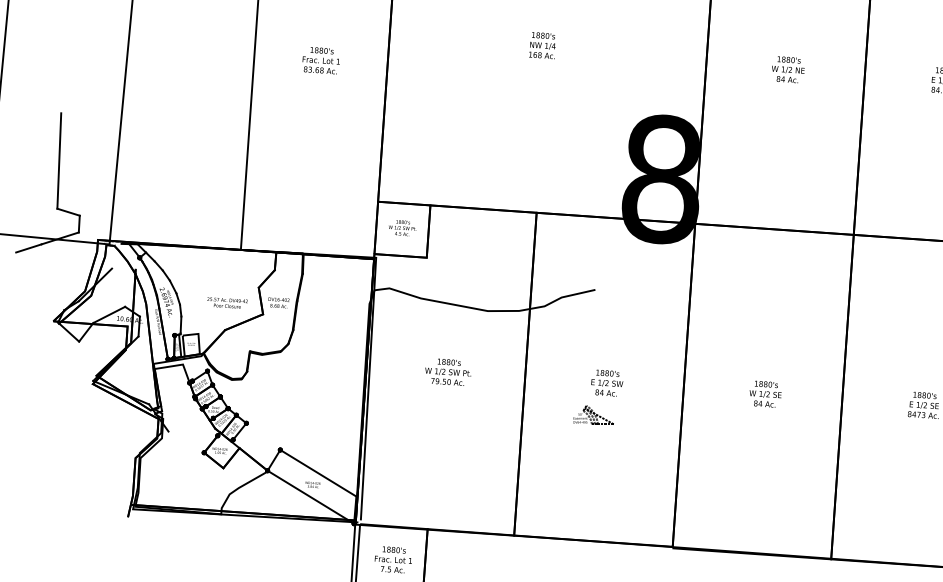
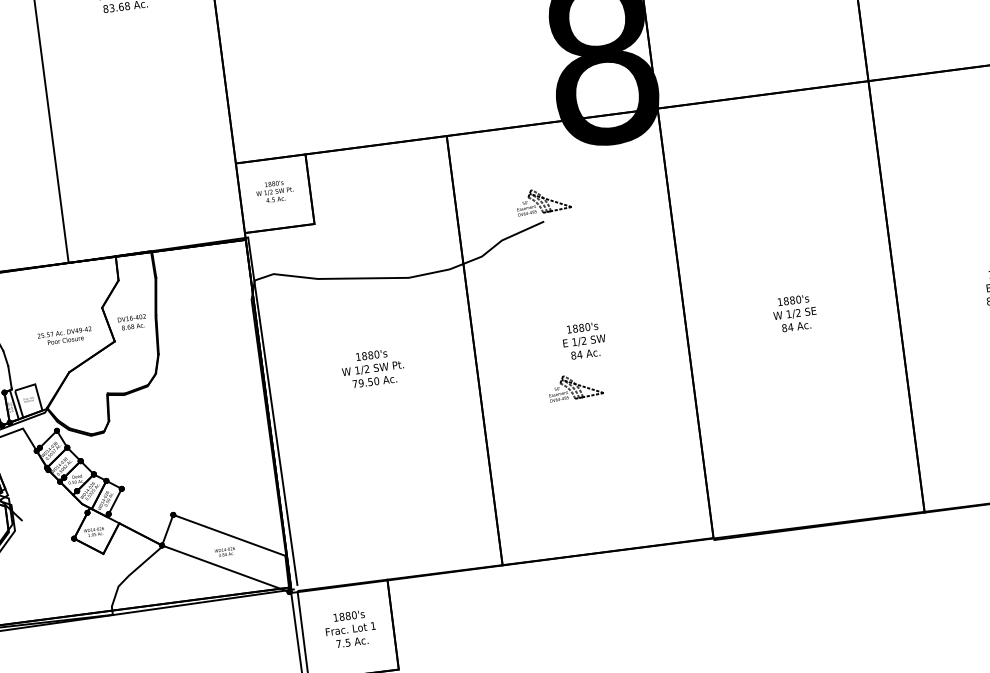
part: (597, 273) -> (542, 199), added

